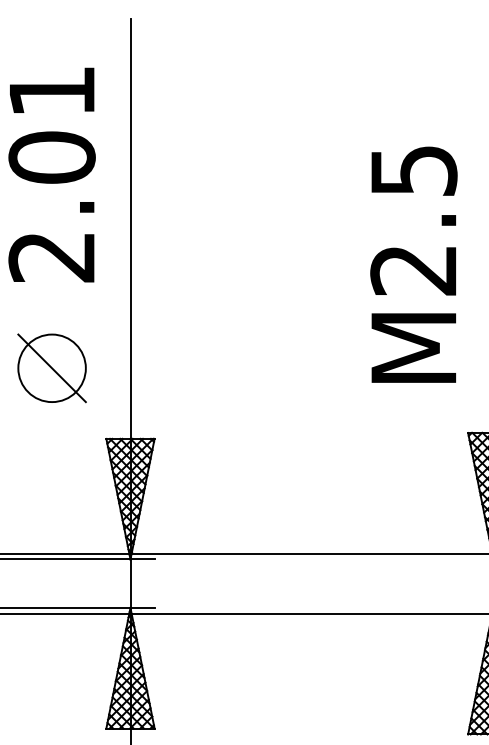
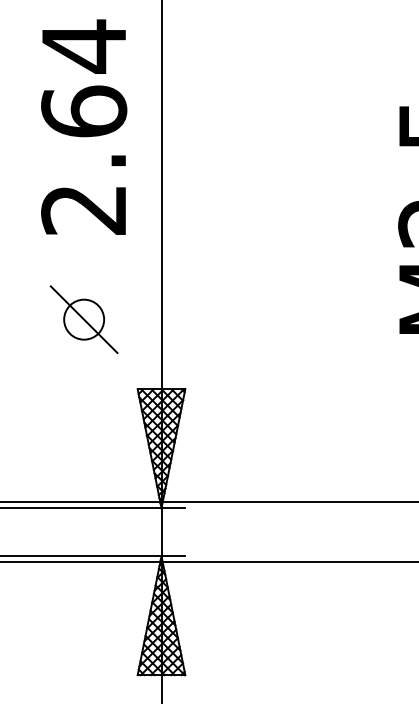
text: (51, 123) -> (83, 78), 2.01 -> 2.64
circle: (51, 368) -> (83, 319), size x0.6

